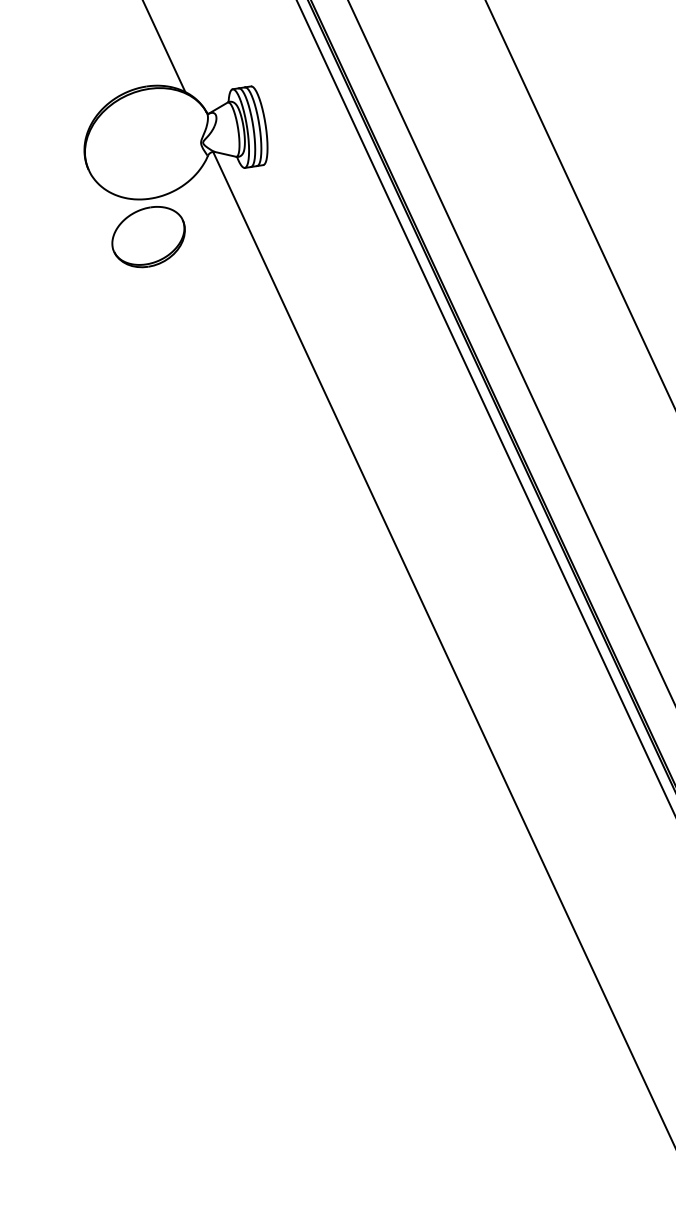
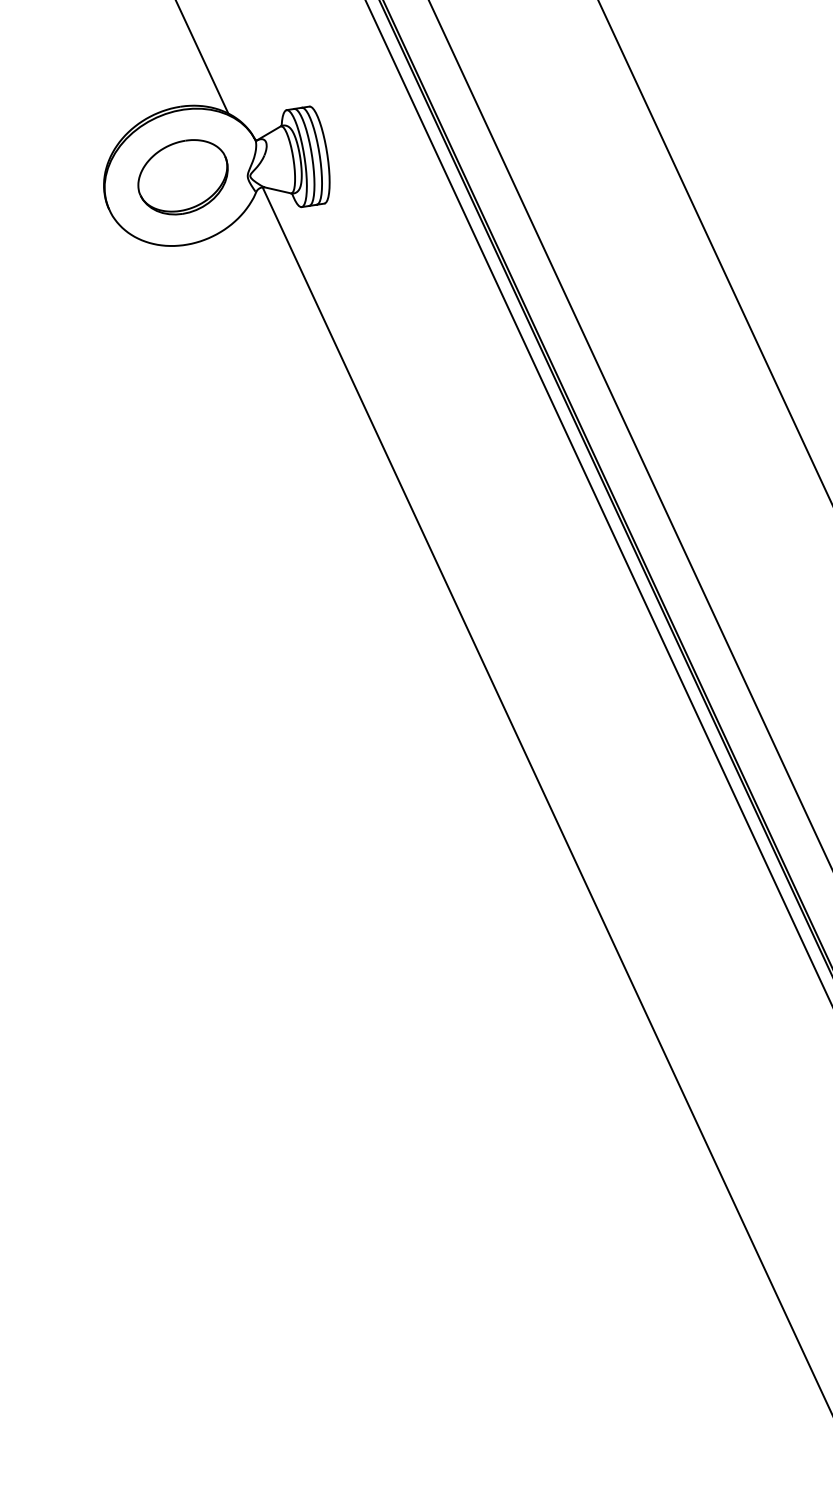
part: (148, 237) -> (182, 177), moved

